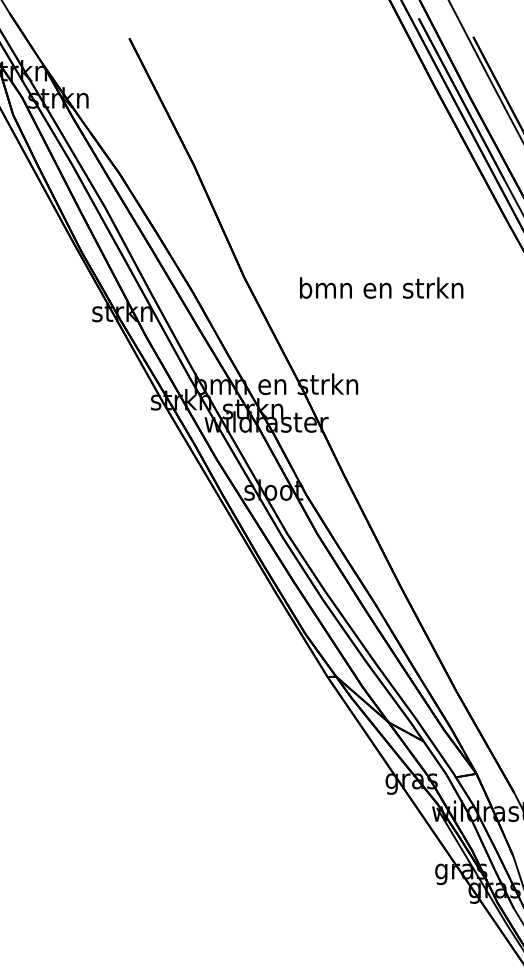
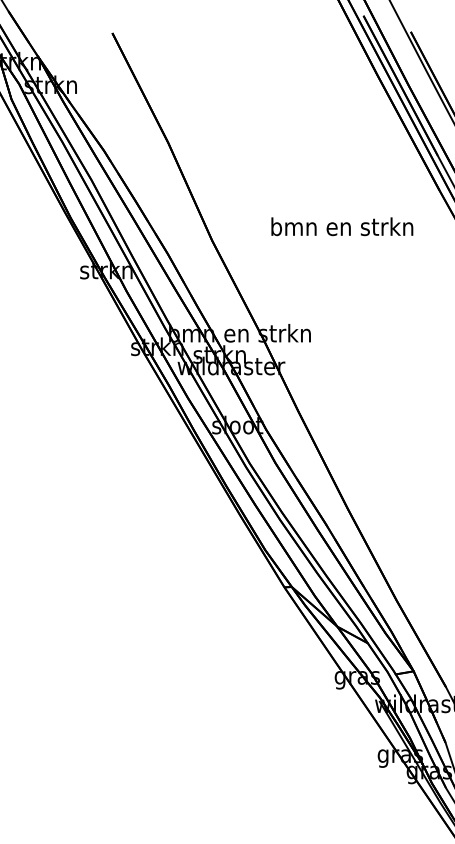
text: (381, 287) -> (342, 226), moved

